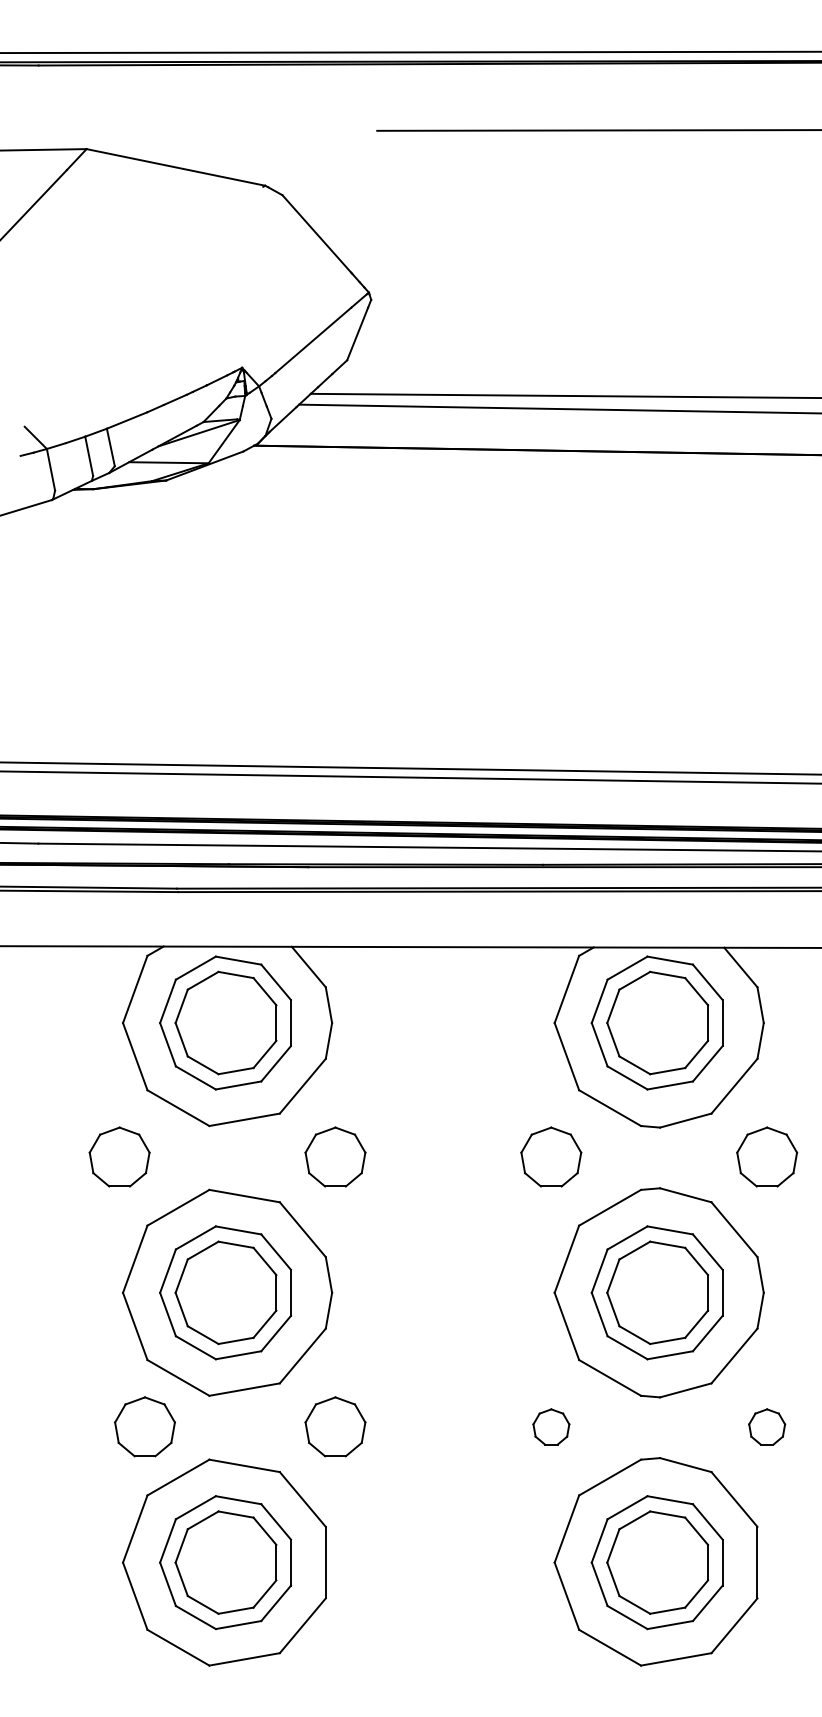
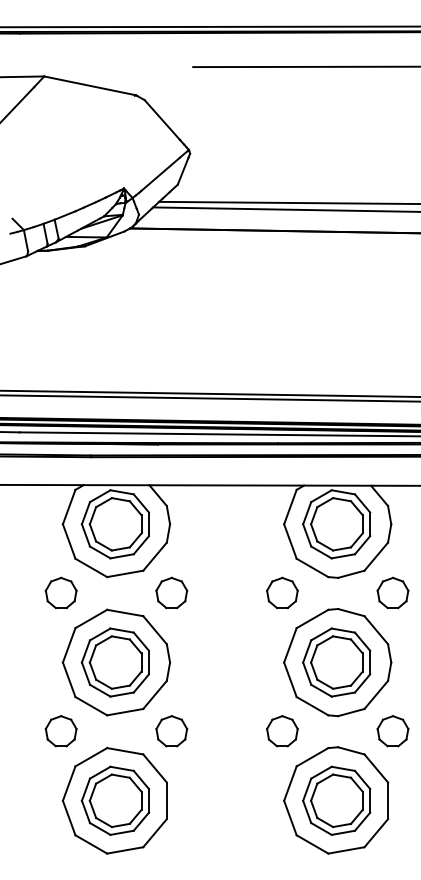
part: (143, 1427) -> (60, 731), moved
part: (551, 1427) -> (282, 731), size x1.67
part: (766, 1427) -> (392, 731), size x1.67

